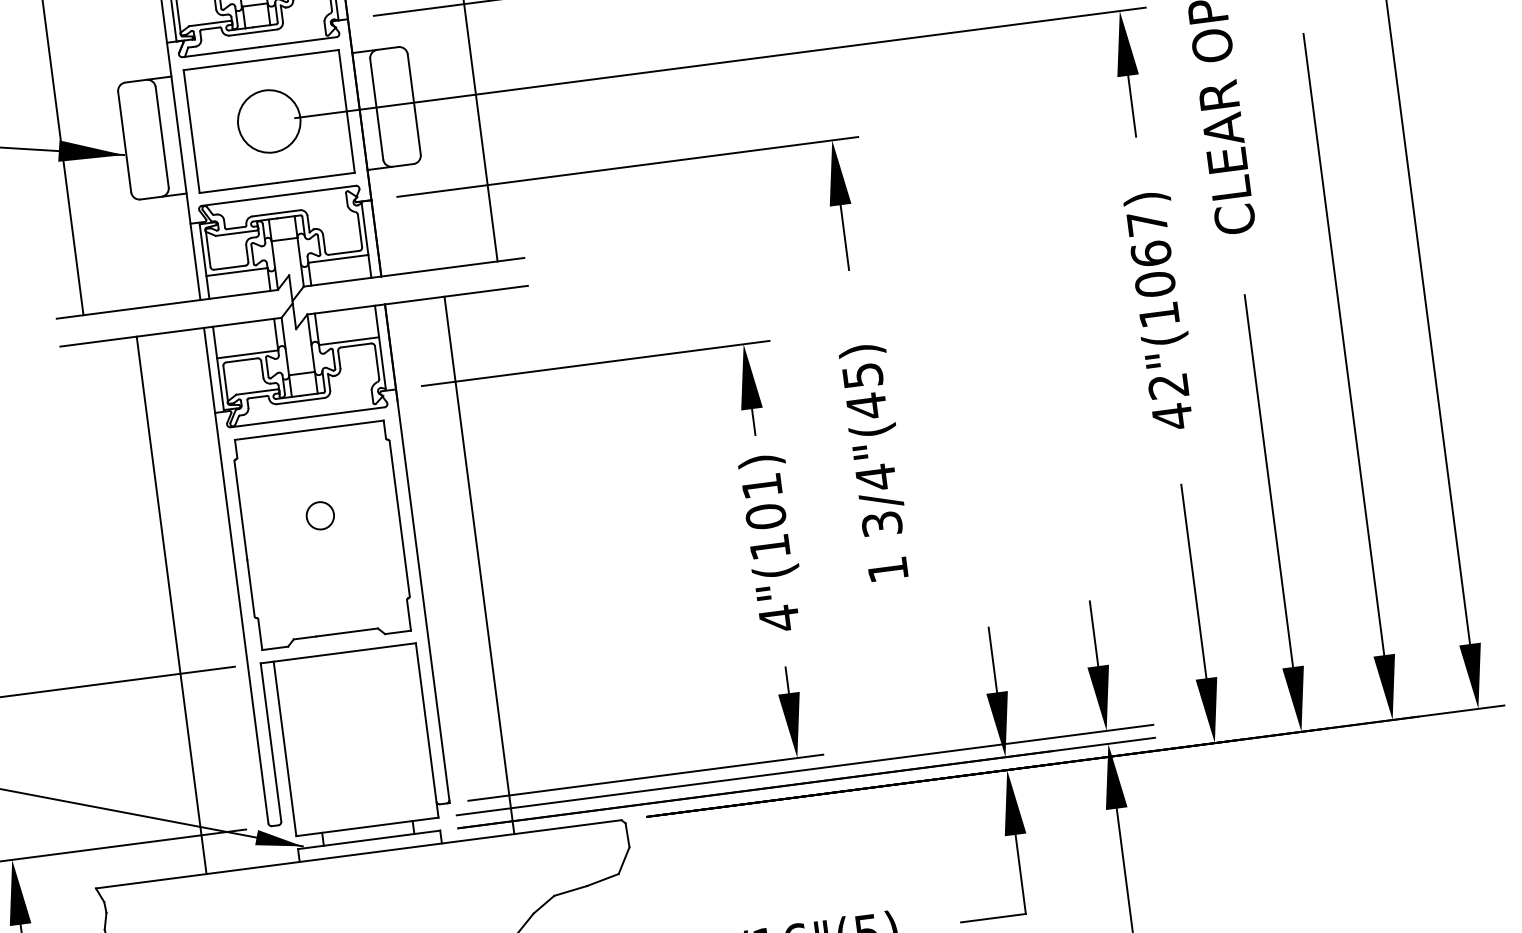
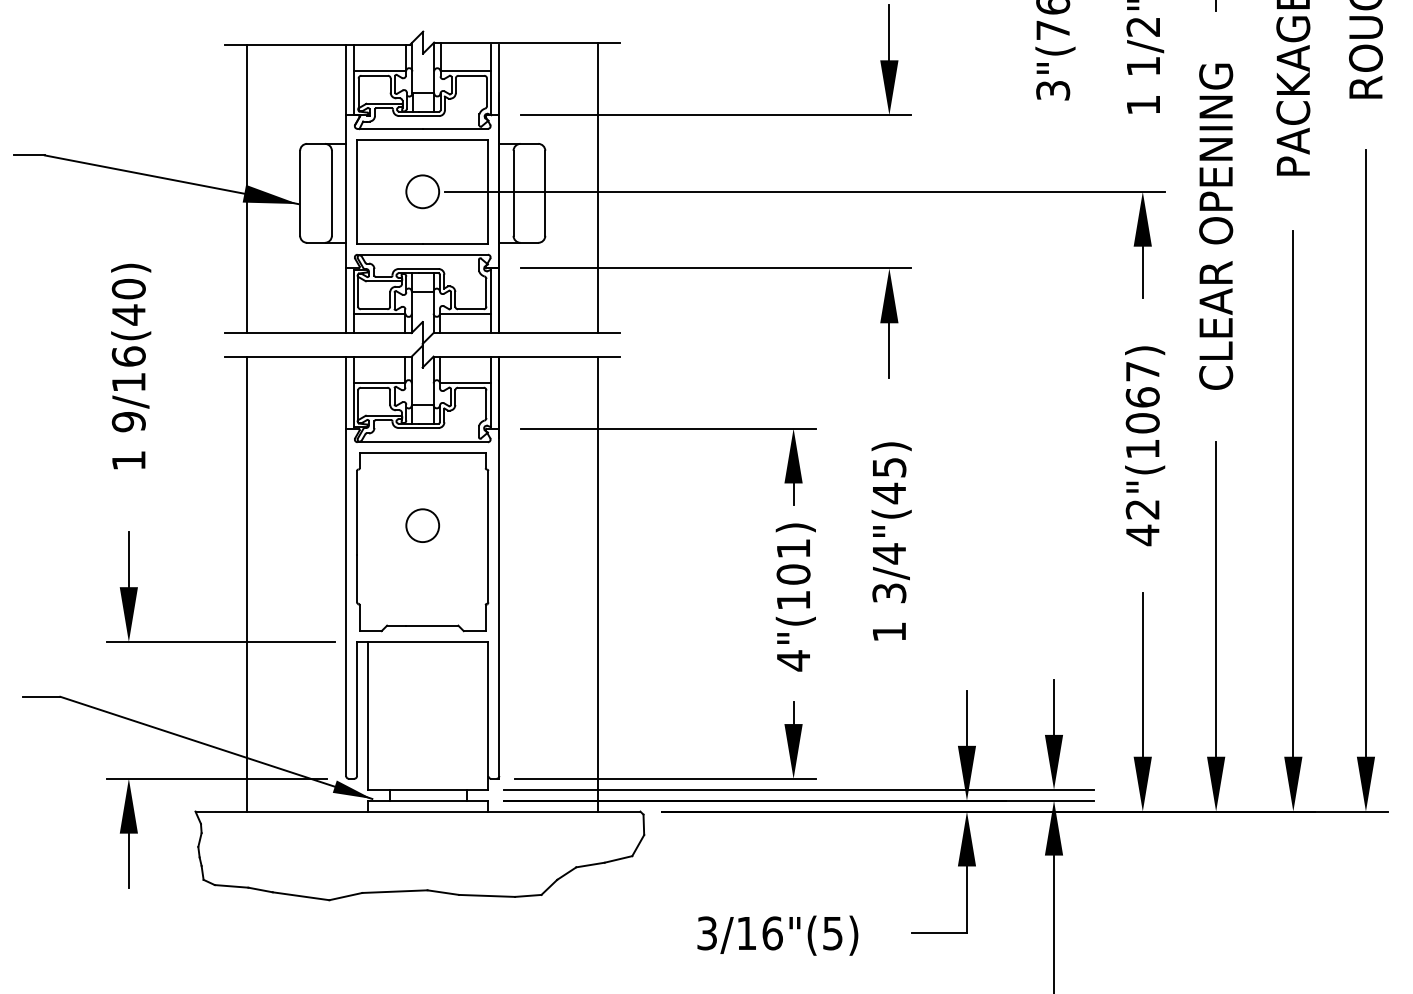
circle: (268, 121) -> (422, 191), size x0.62
circle: (320, 515) -> (422, 525), size x1.43
line: (479, 564) -> (597, 583), moved
line: (171, 604) -> (247, 583), moved

